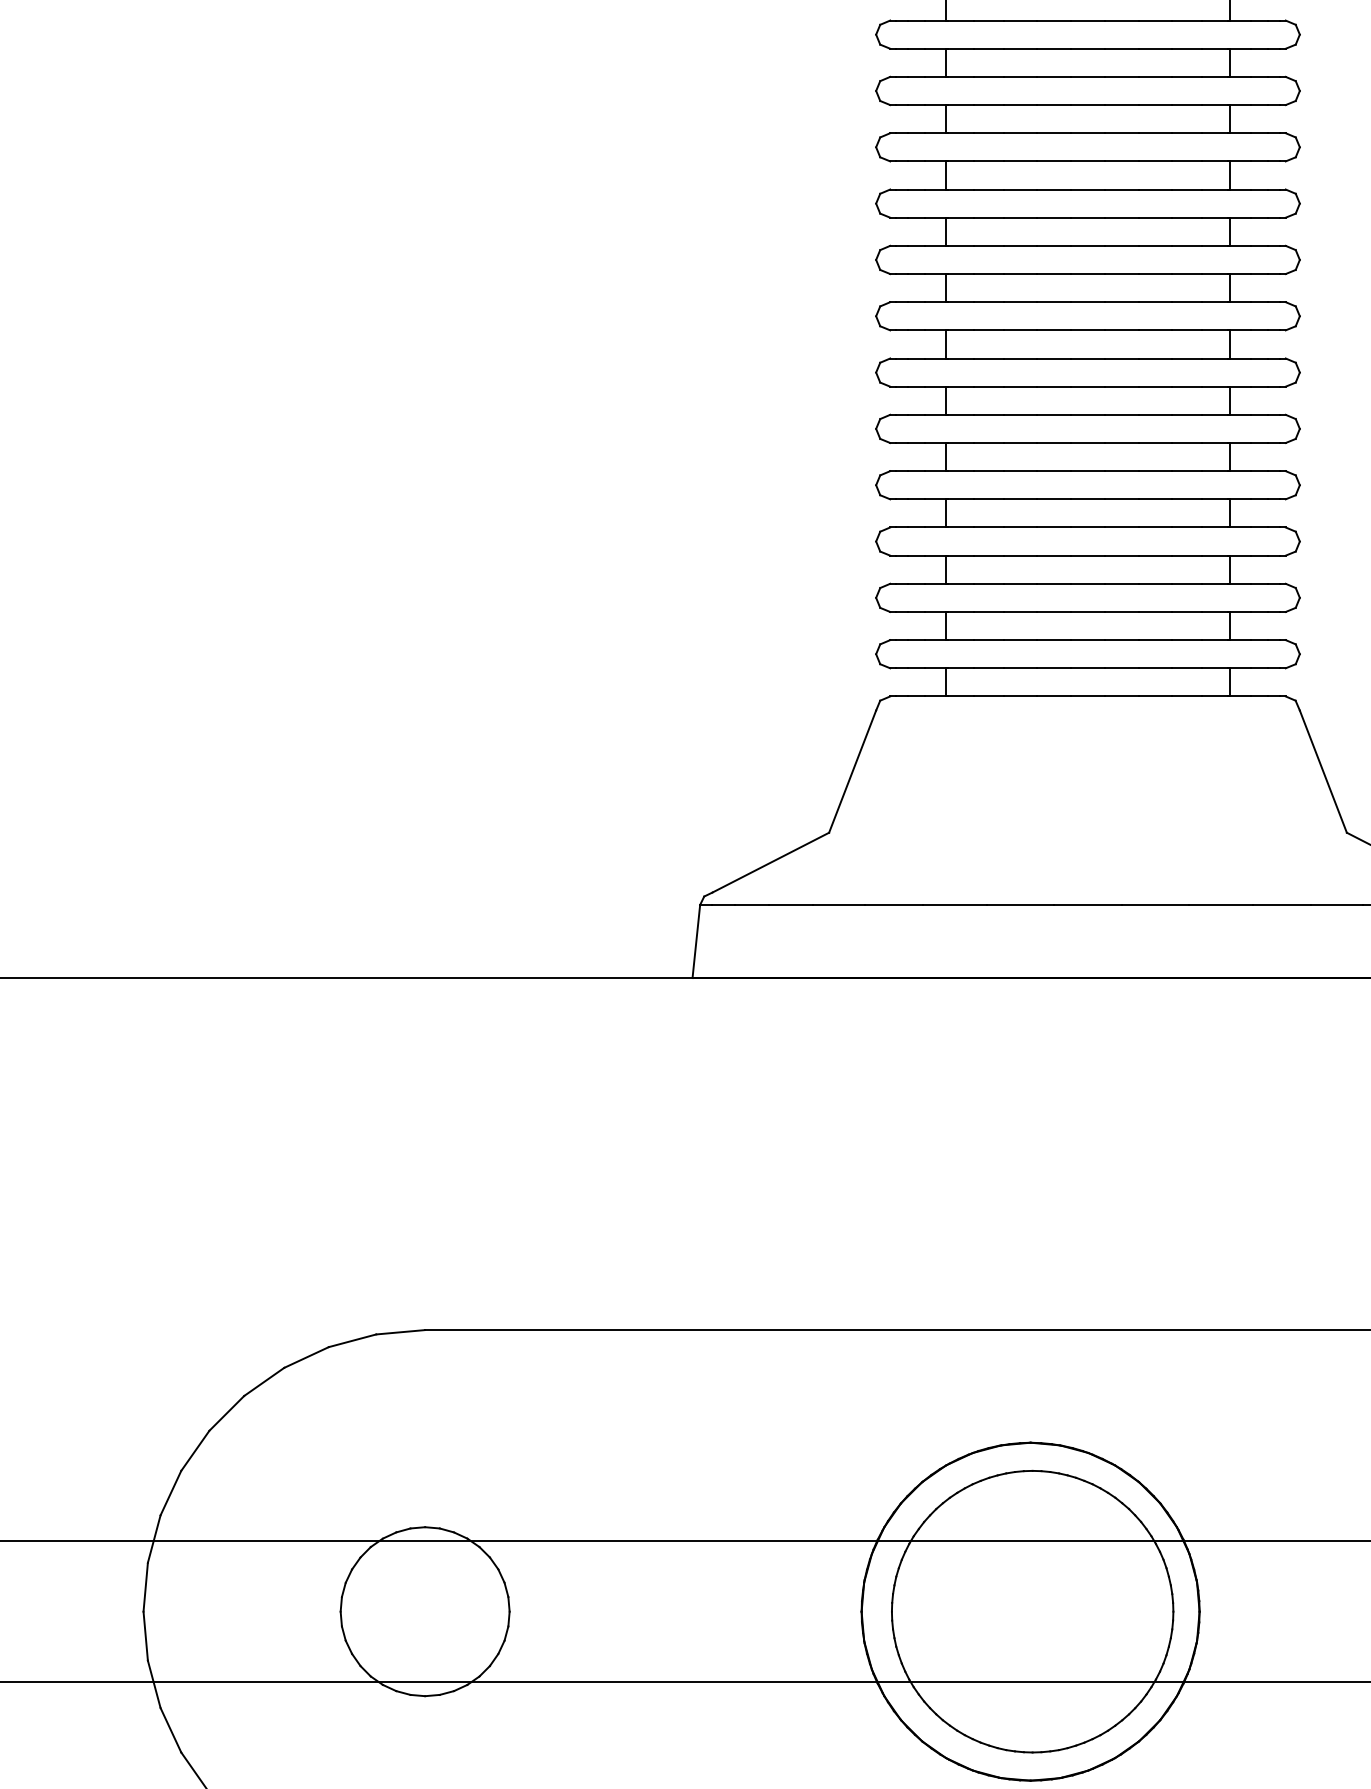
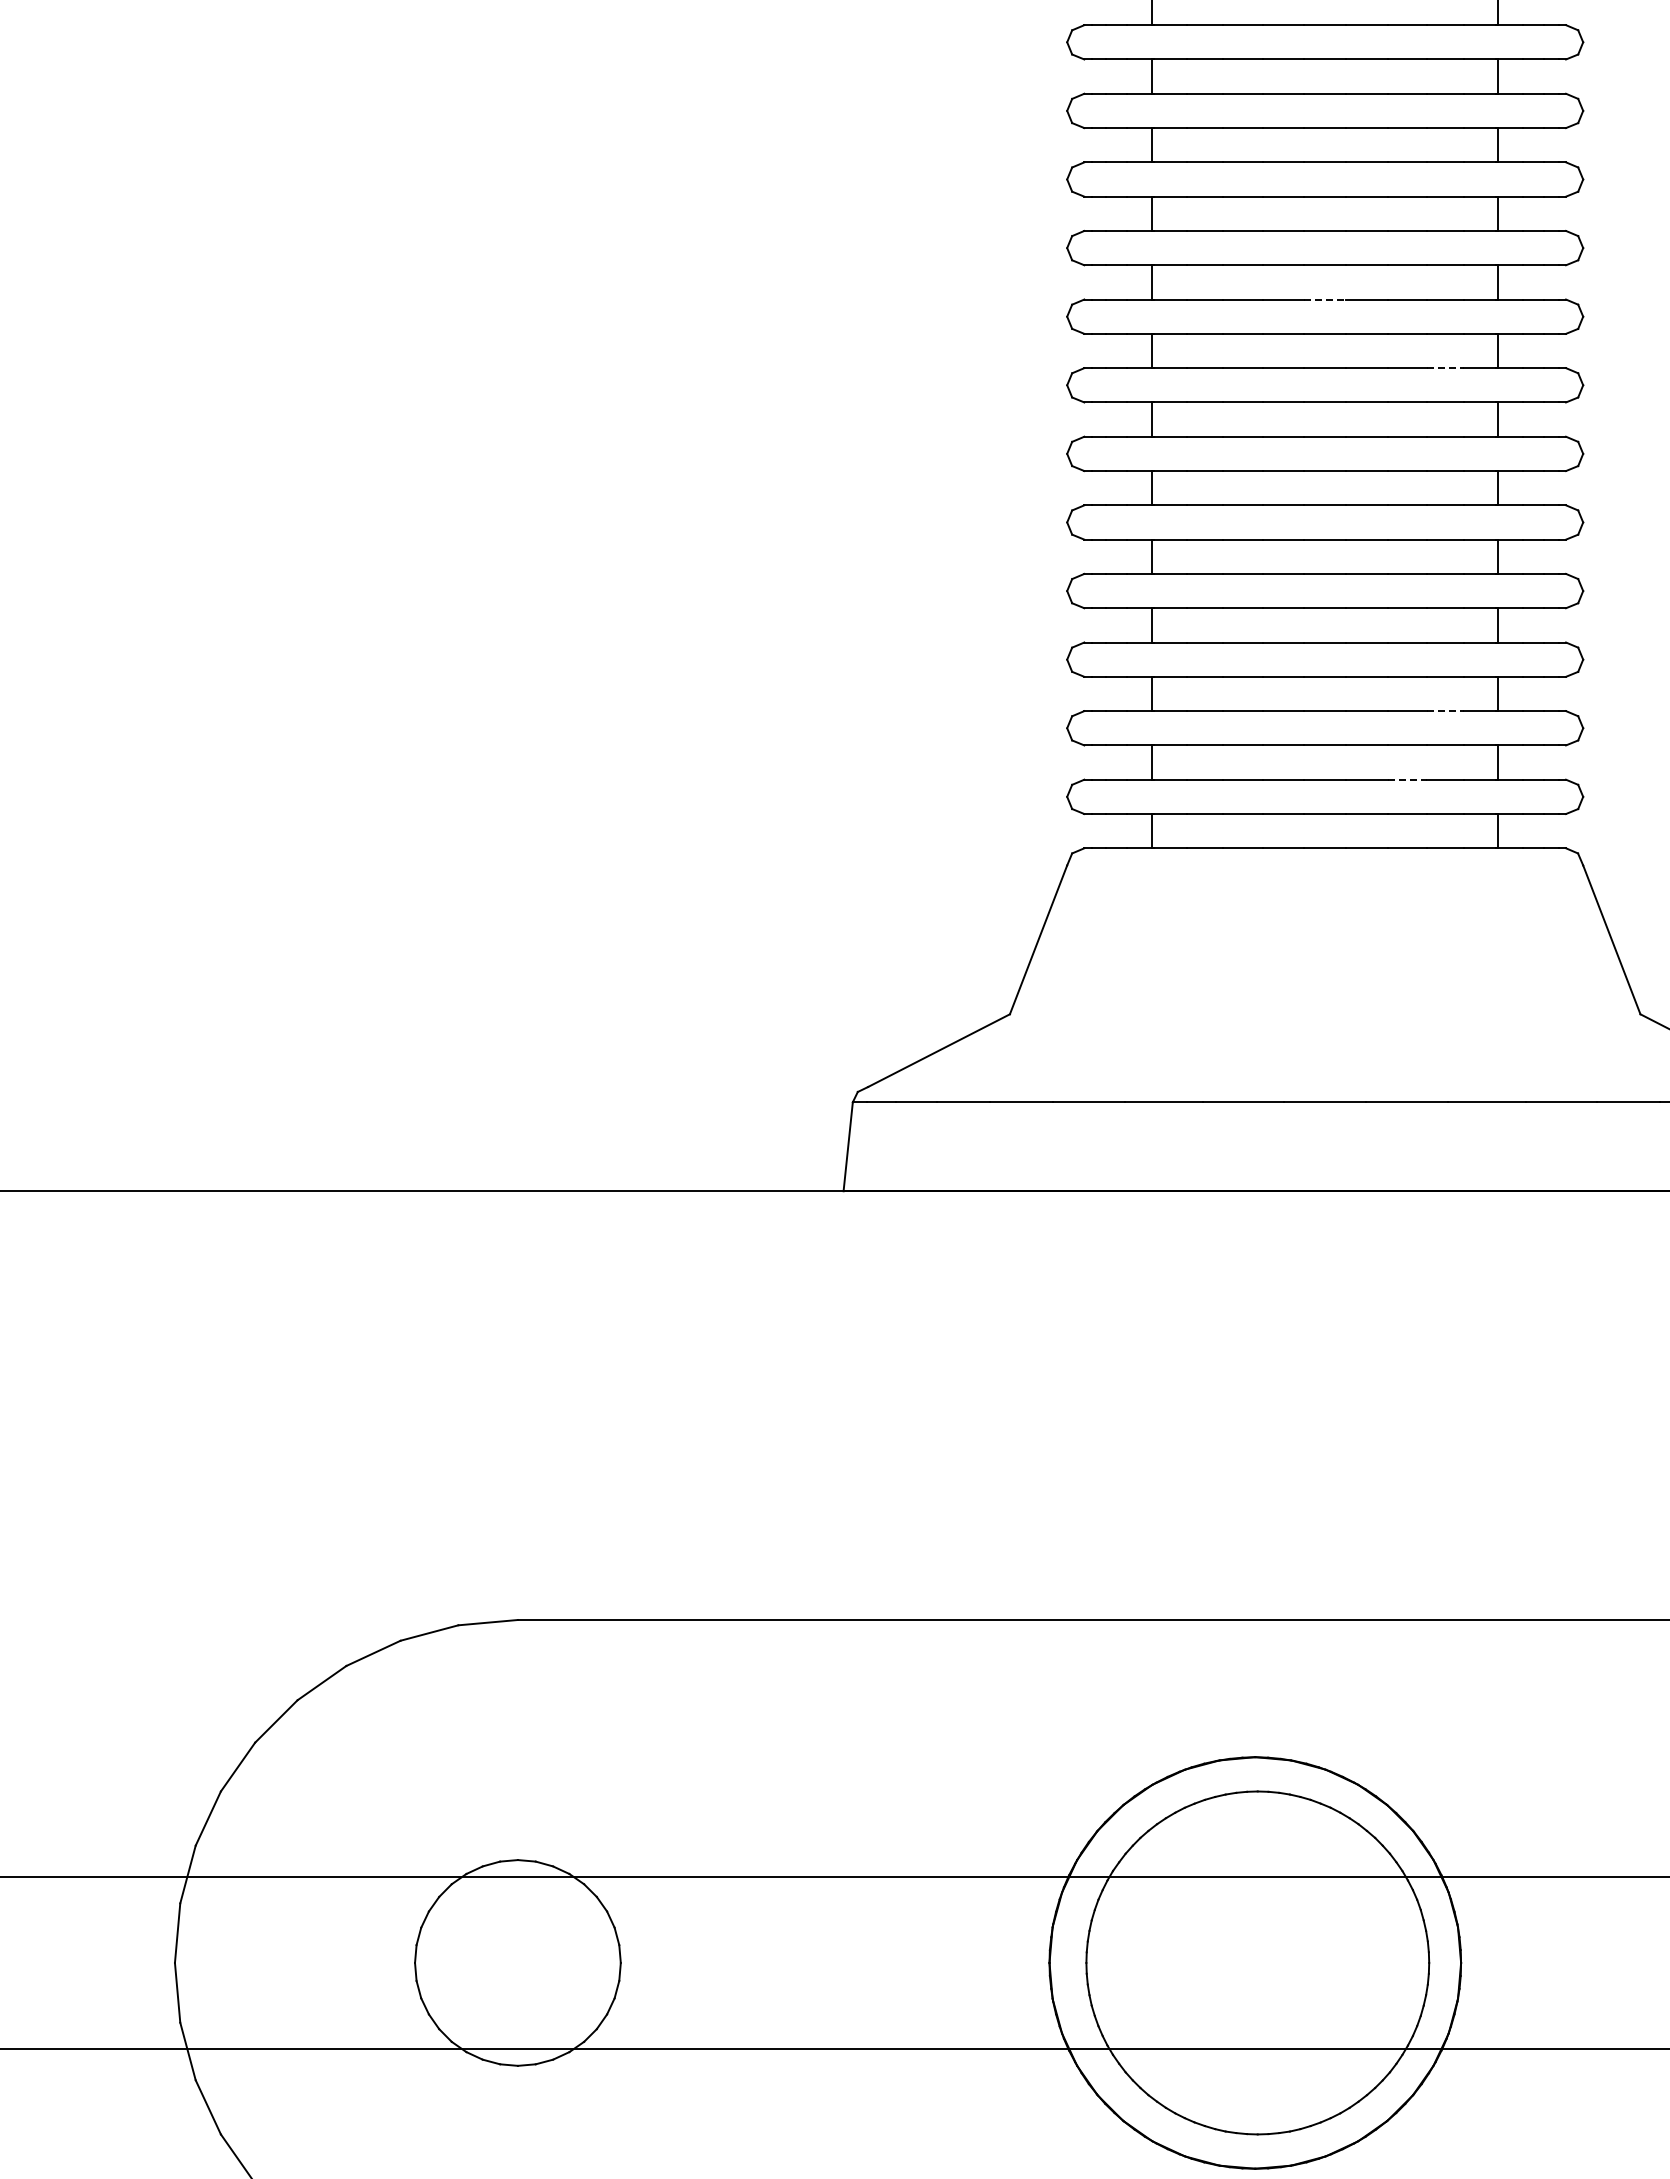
line: (1088, 245) -> (1325, 299), solid -> dashed
line: (1187, 302) -> (1446, 368), solid -> dashed
line: (1187, 584) -> (1446, 711), solid -> dashed
line: (1155, 639) -> (1407, 779), solid -> dashed

